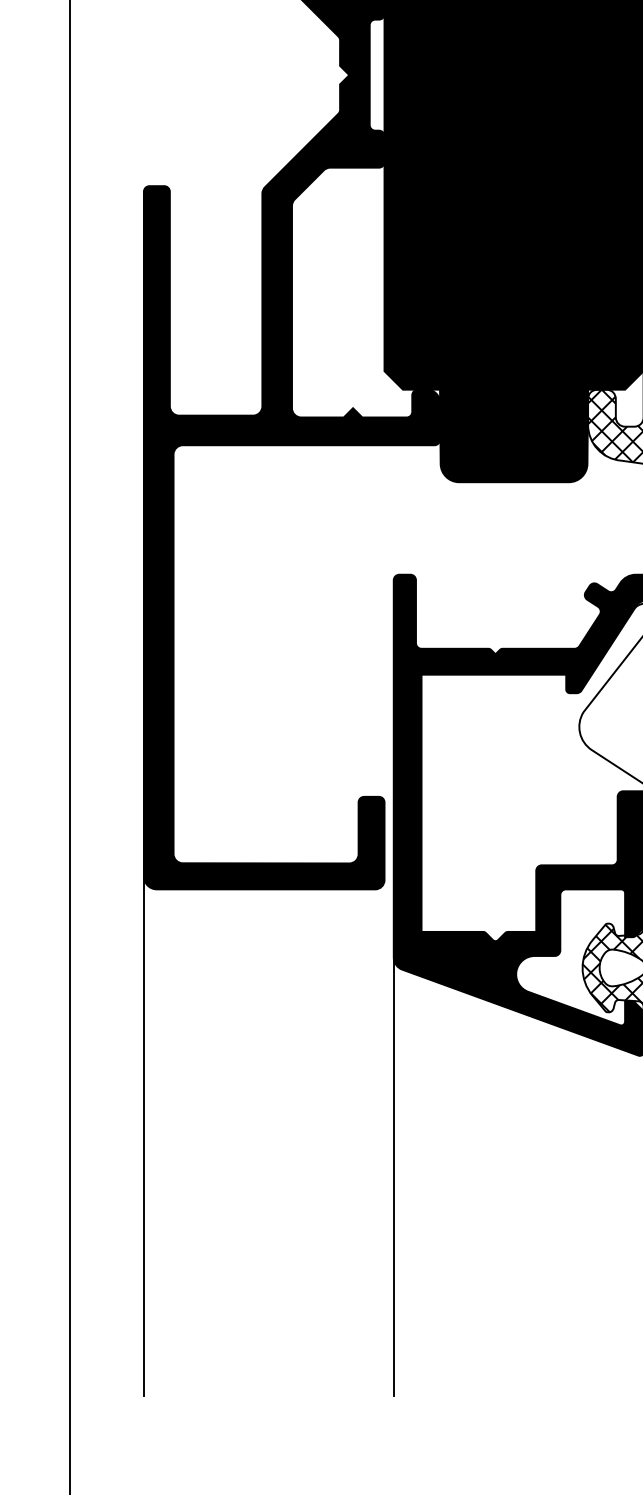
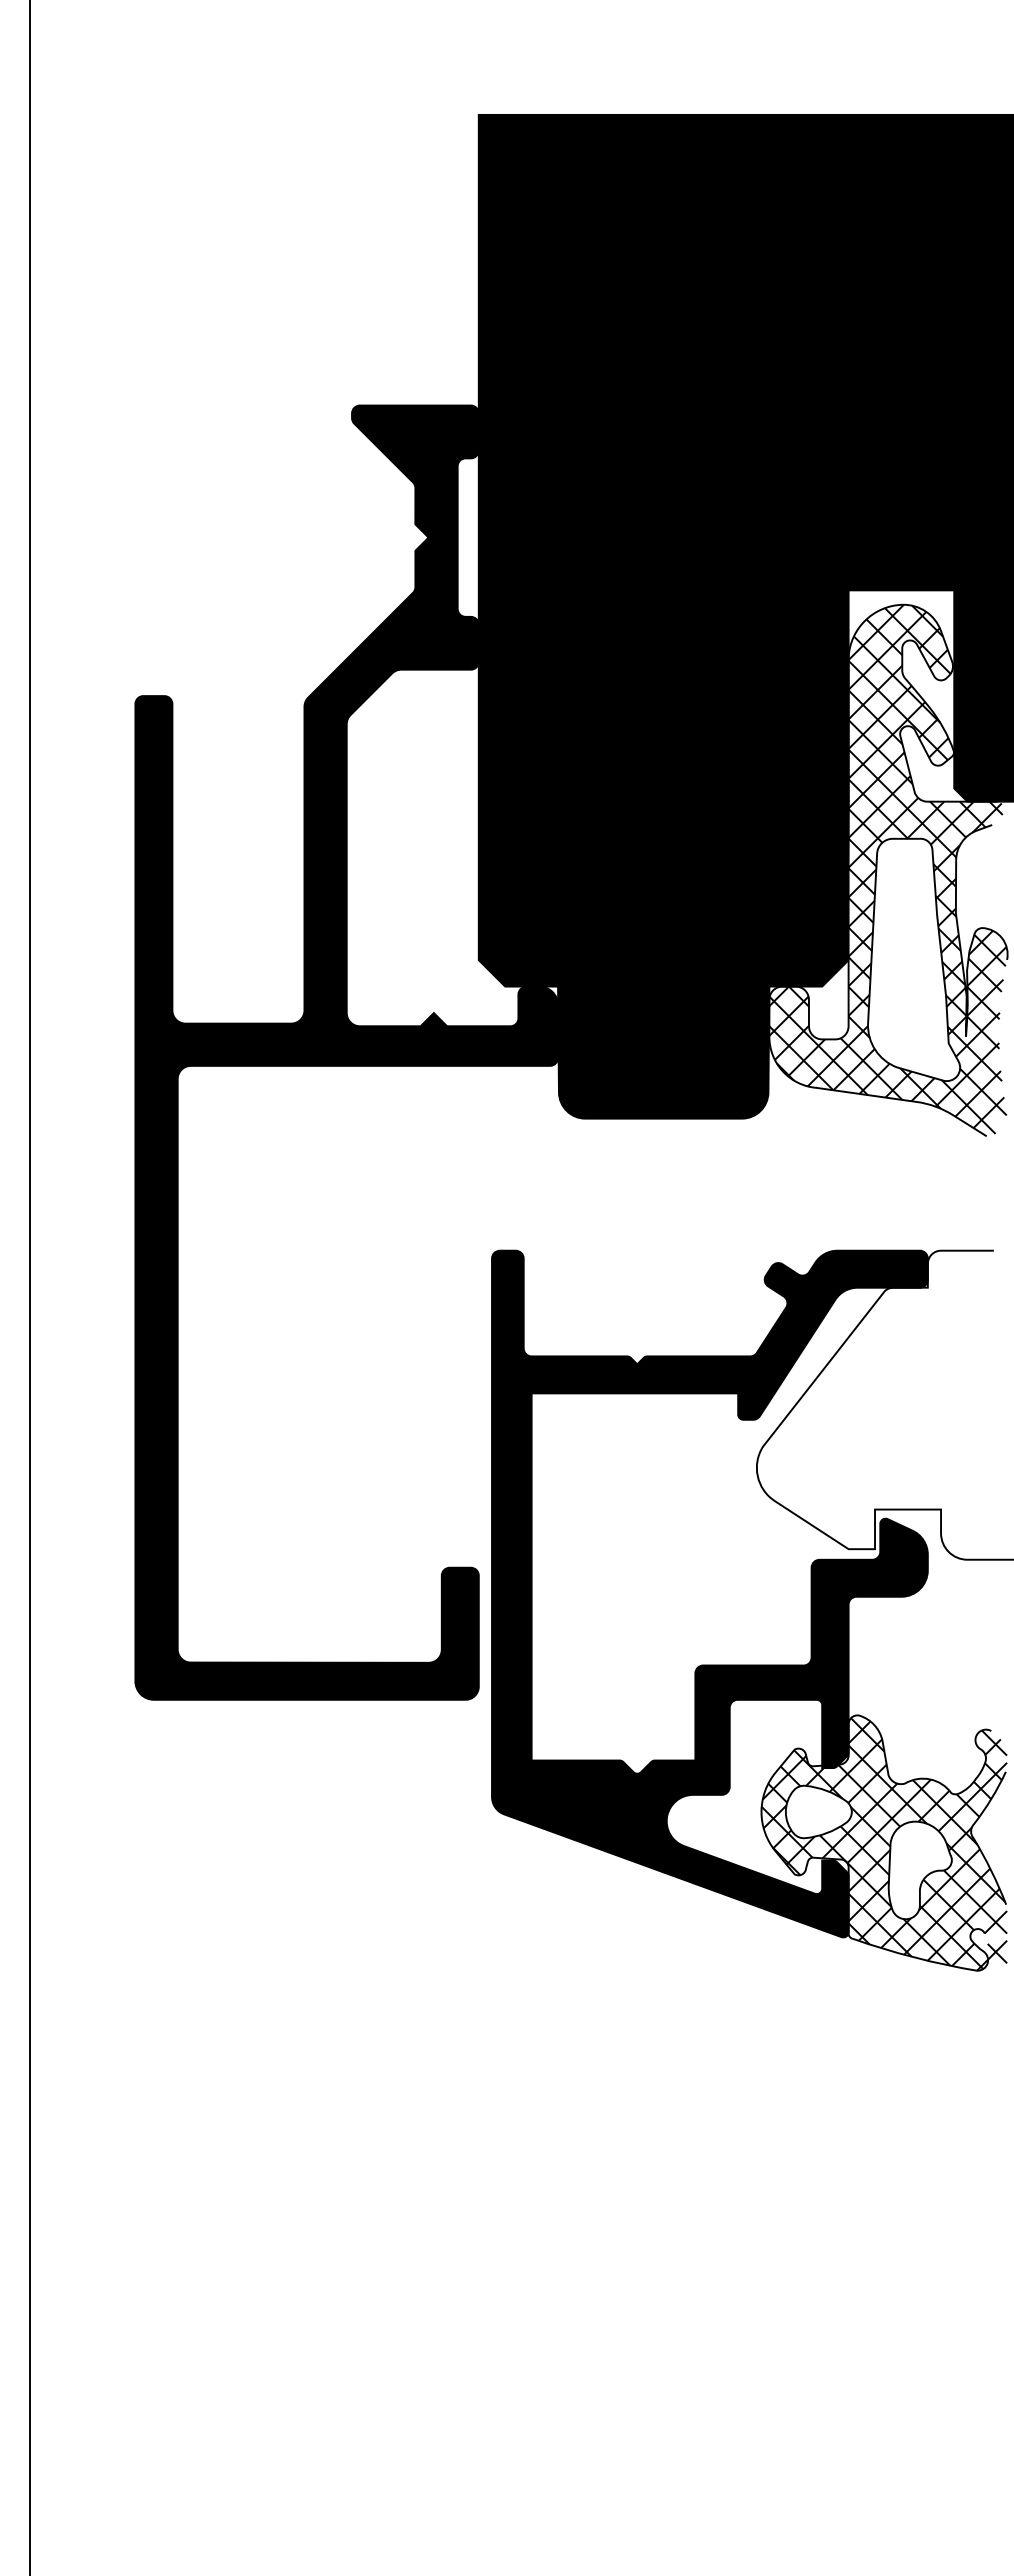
line: (144, 1136) -> (135, 2052), removed
line: (394, 1176) -> (492, 2109), removed

